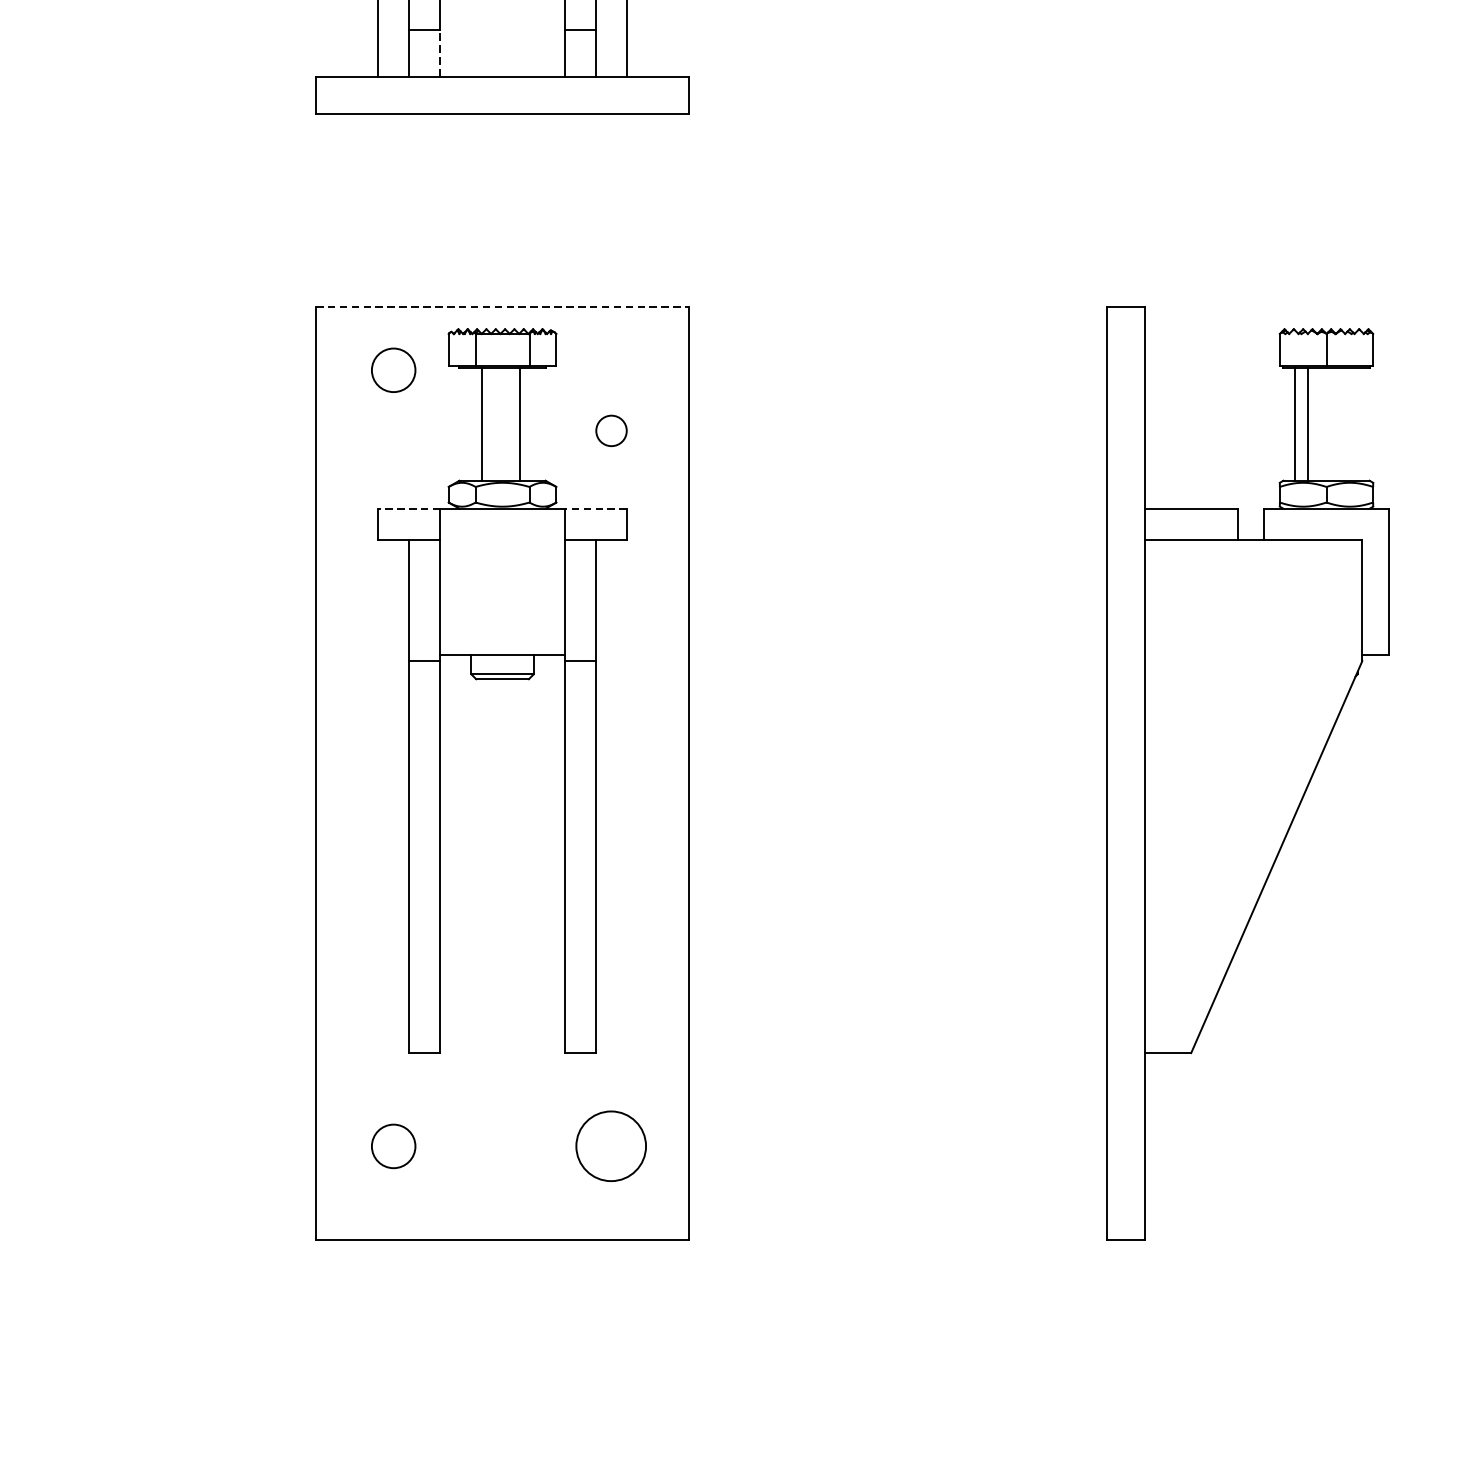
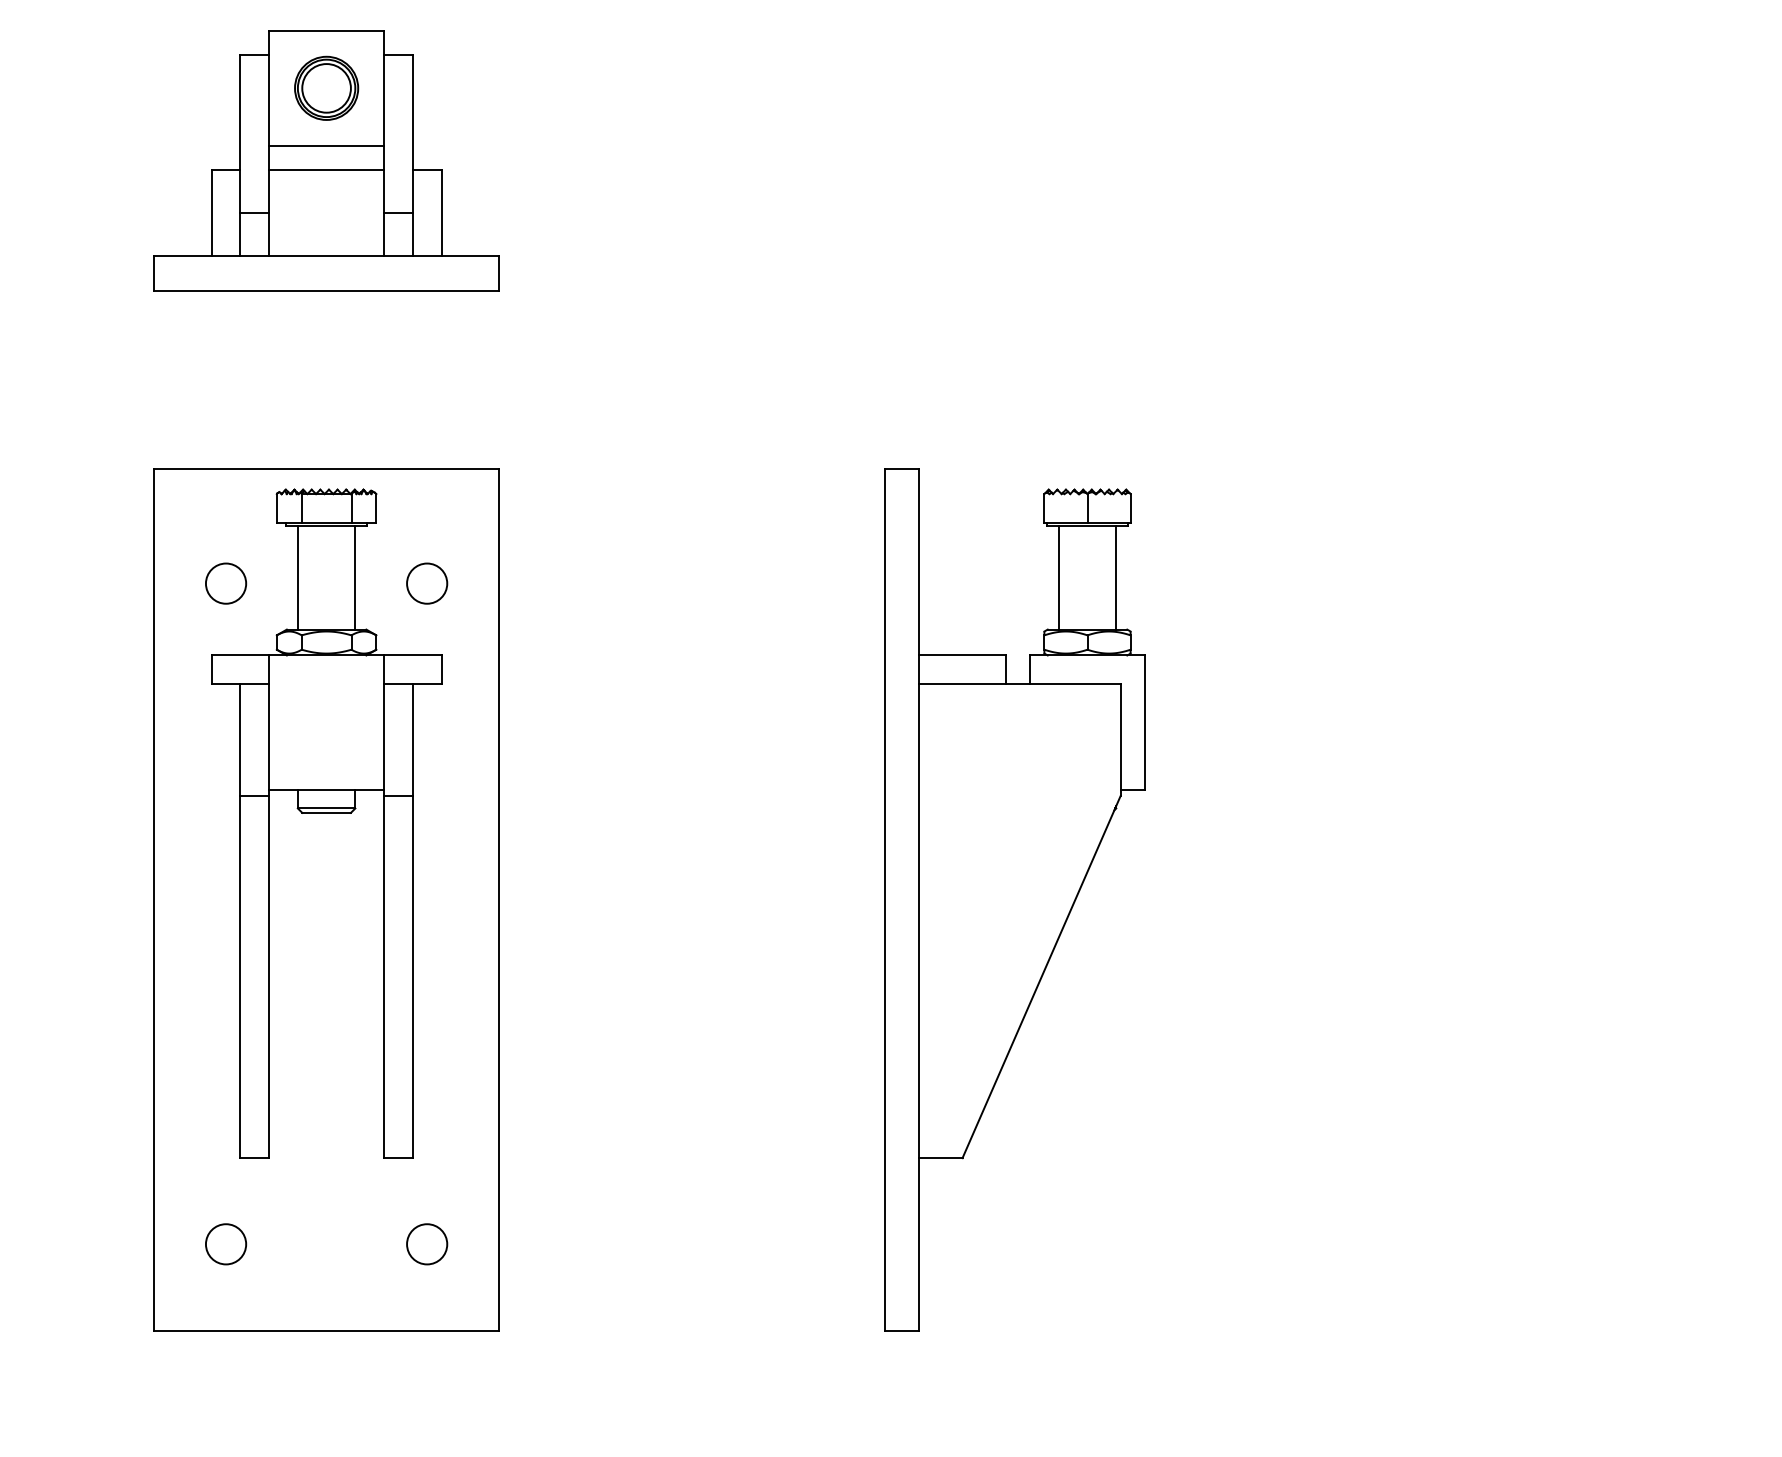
line: (440, 52) -> (269, 234), dashed -> solid
line: (503, 306) -> (327, 468), dashed -> solid
circle: (394, 370) -> (226, 583), moved
line: (481, 424) -> (355, 577), moved
line: (519, 424) -> (297, 577), moved
line: (1308, 424) -> (1116, 577), moved
circle: (611, 430) -> (427, 583), size x1.43
line: (409, 508) -> (240, 655), dashed -> solid
line: (595, 508) -> (412, 655), dashed -> solid
circle: (611, 1146) -> (427, 1244), size x0.62

